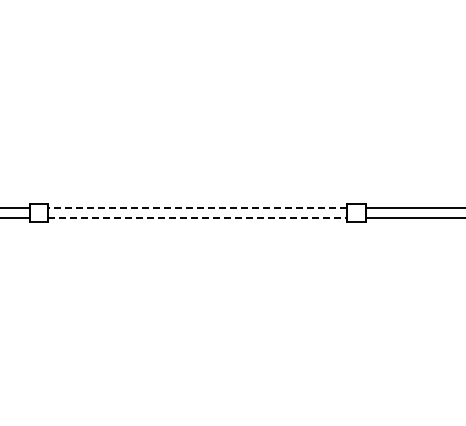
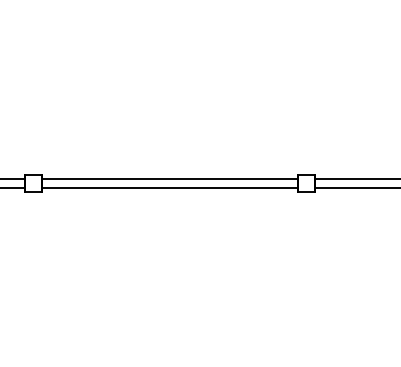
line: (197, 208) -> (169, 179), dashed -> solid
line: (198, 217) -> (170, 187), dashed -> solid

